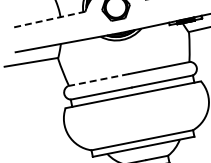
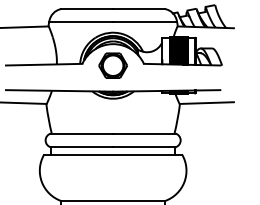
line: (47, 19) -> (43, 64), dashed -> solid
line: (99, 79) -> (82, 133), dashed -> solid

